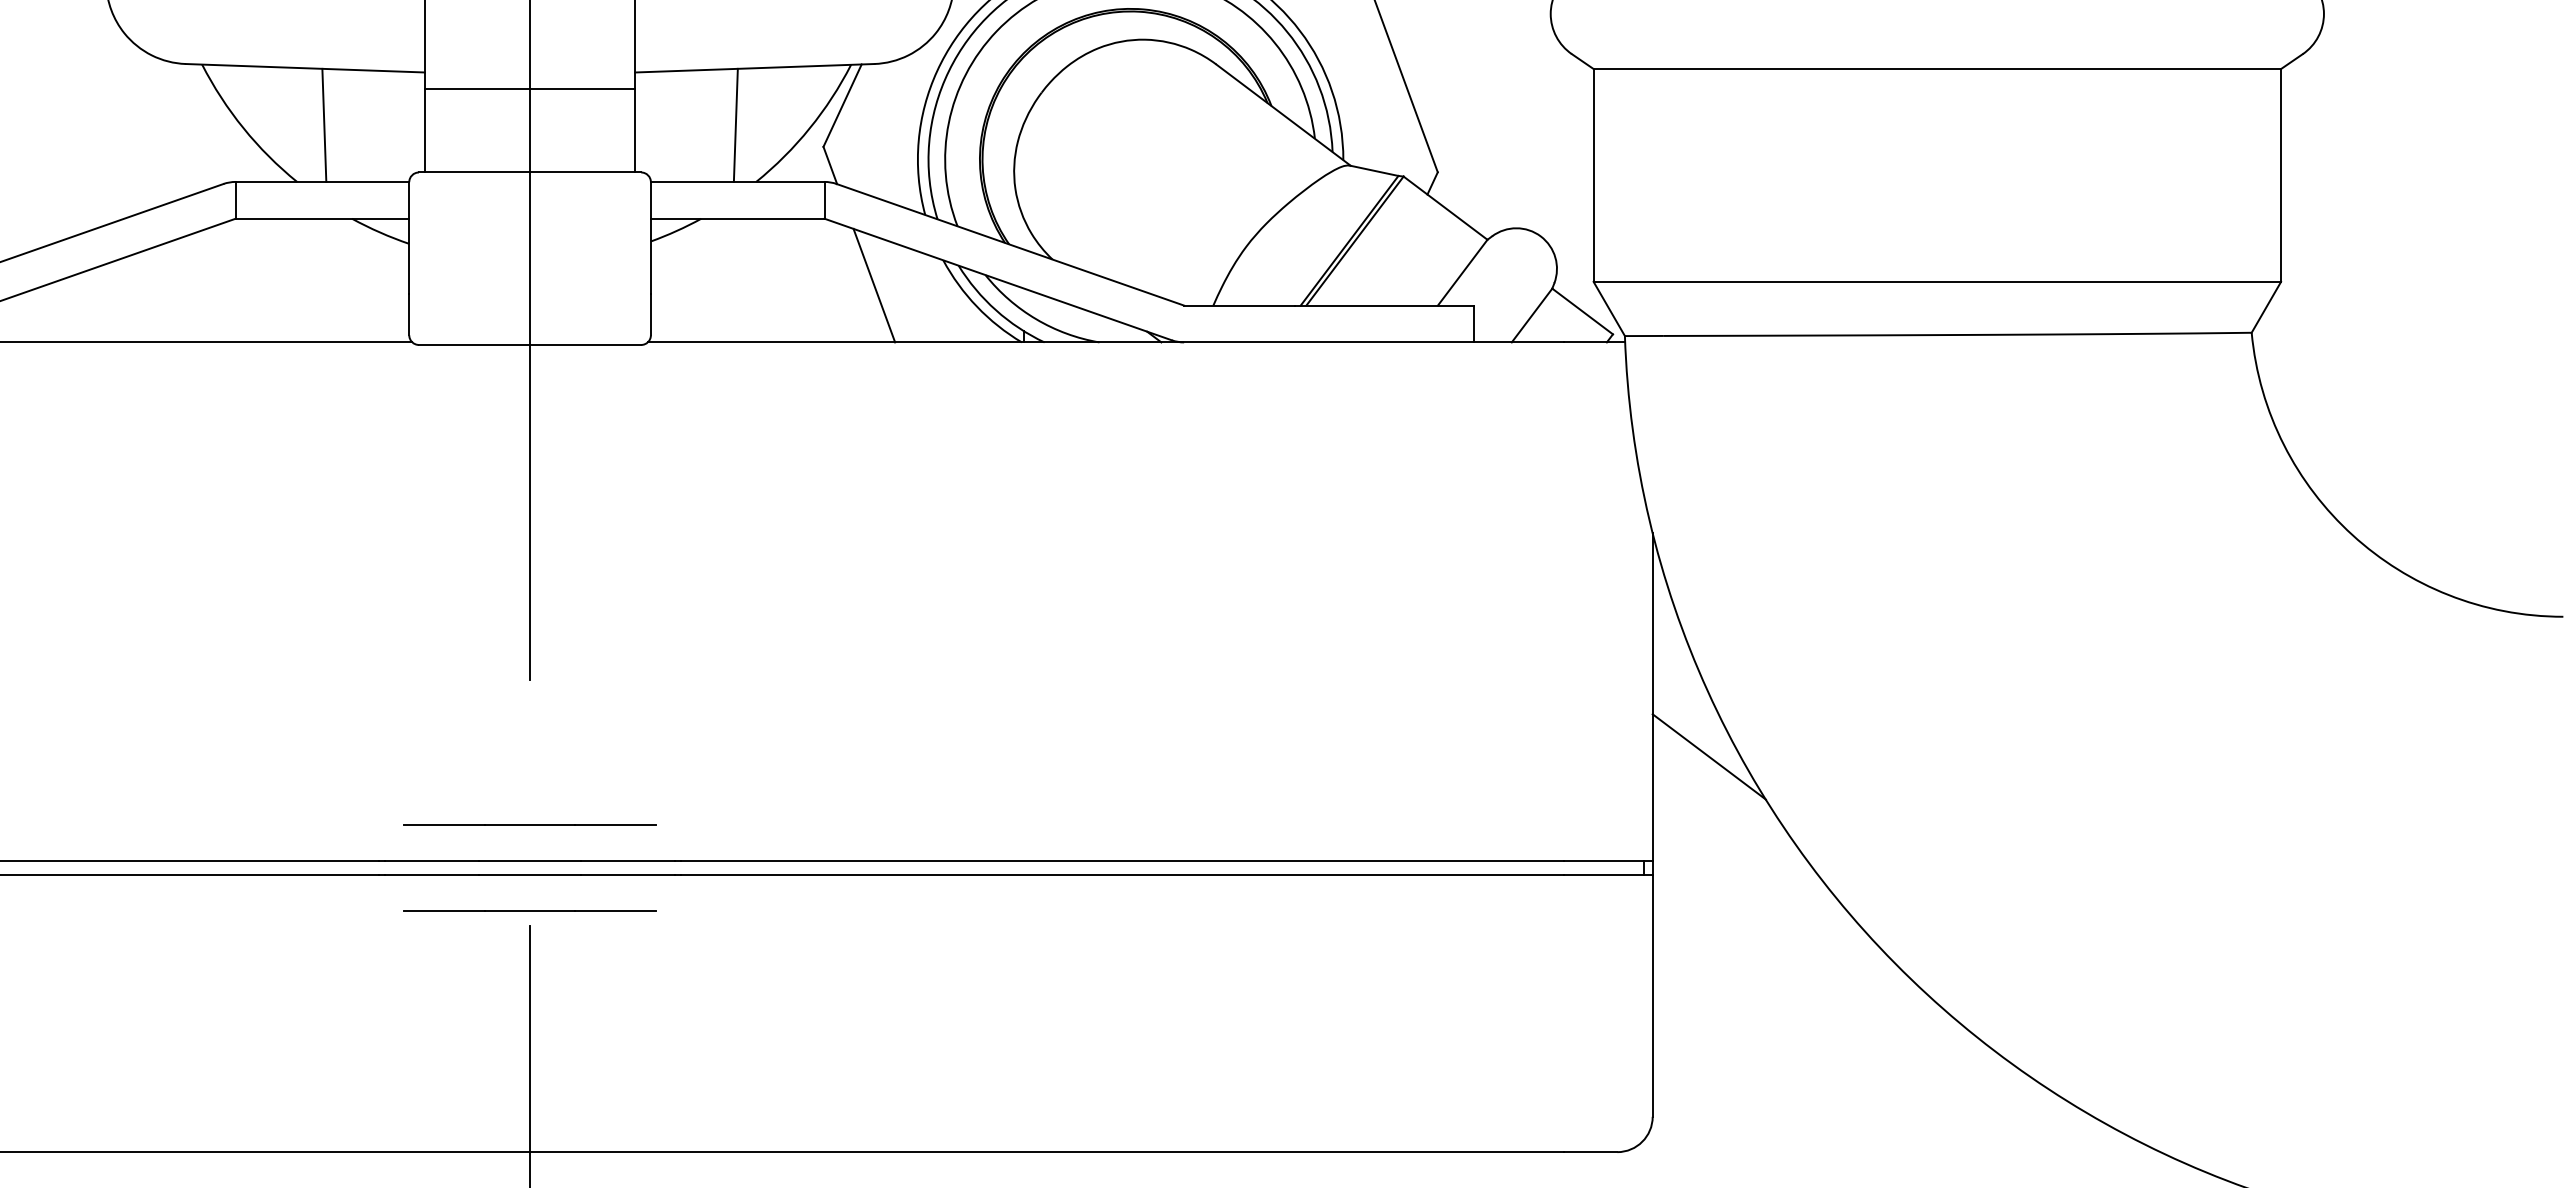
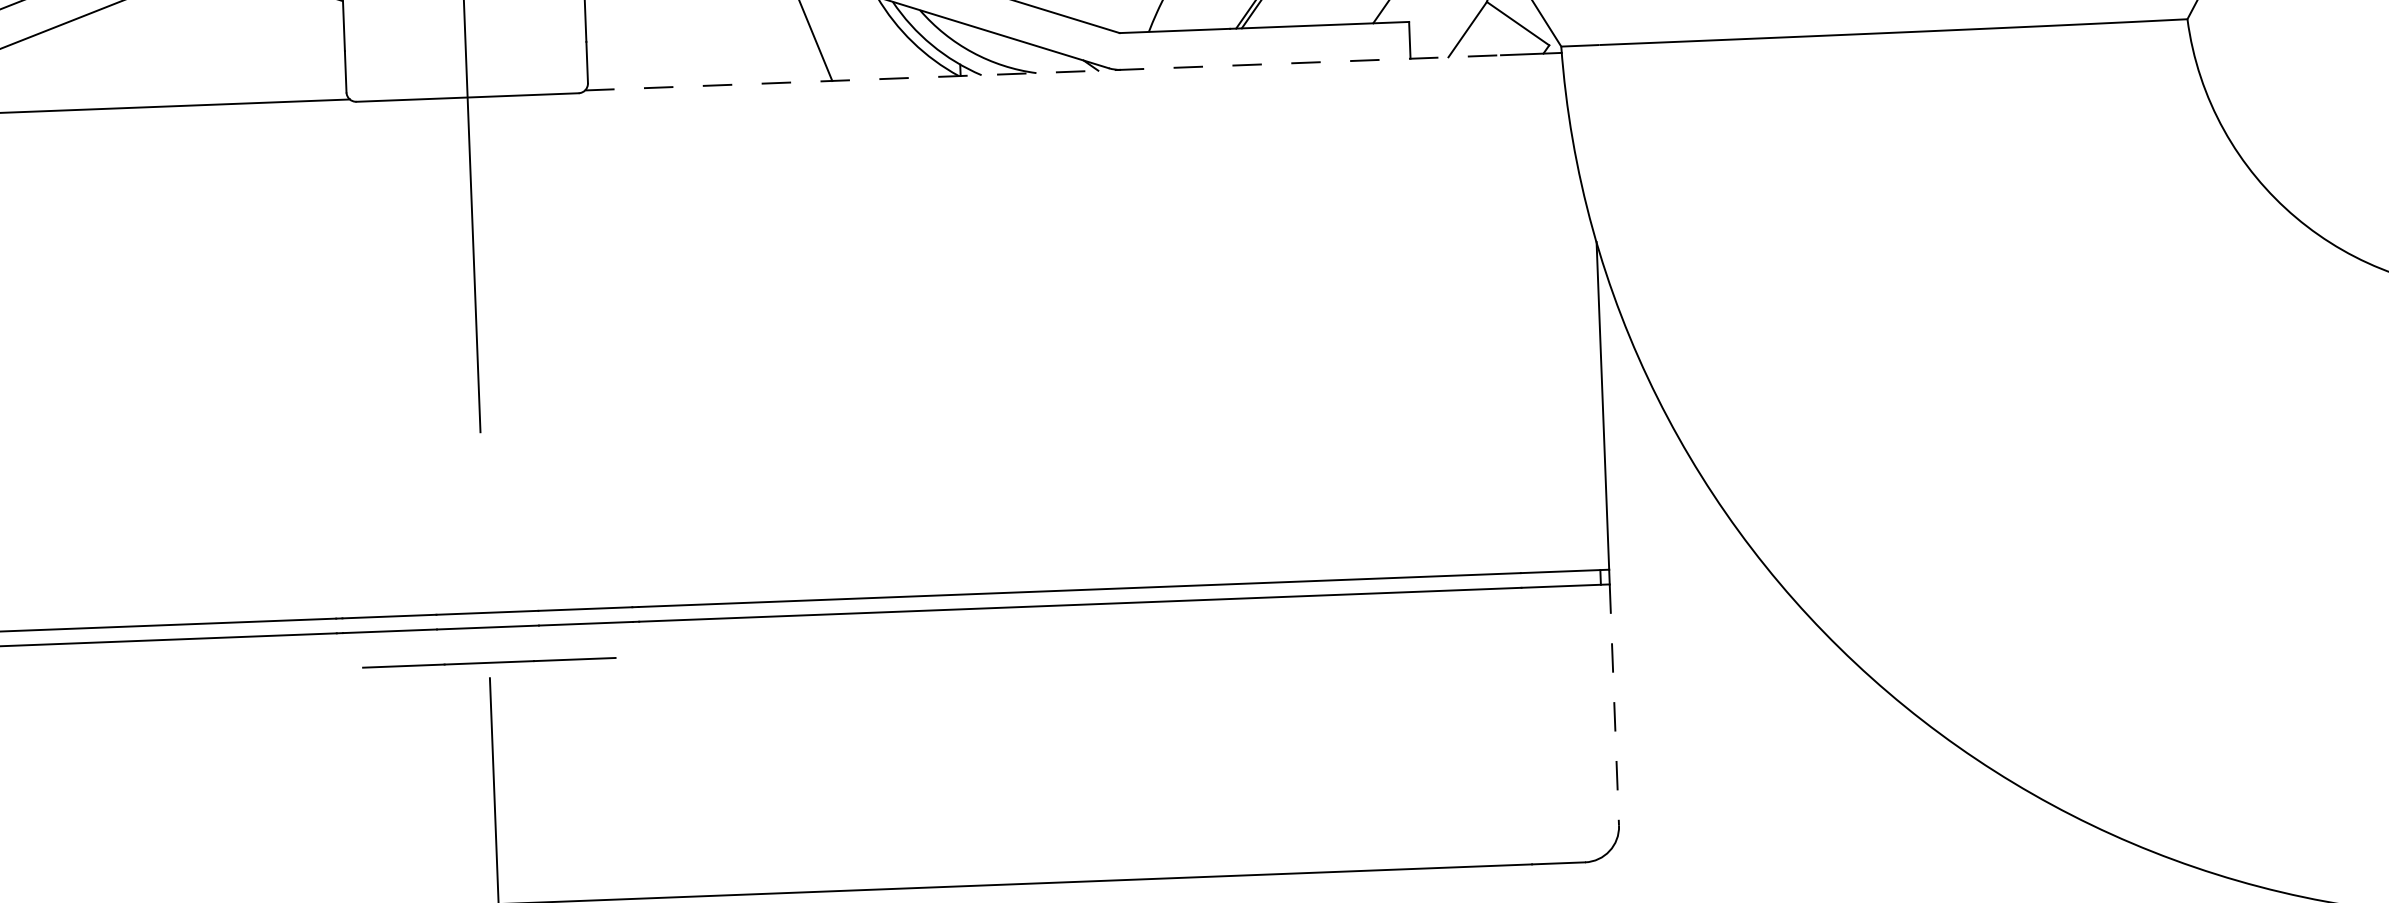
line: (1106, 342) -> (1043, 72), solid -> dashed
line: (1708, 756) -> (1660, 463), removed
line: (529, 824) -> (485, 576), removed
line: (1652, 996) -> (1614, 705), solid -> dashed

